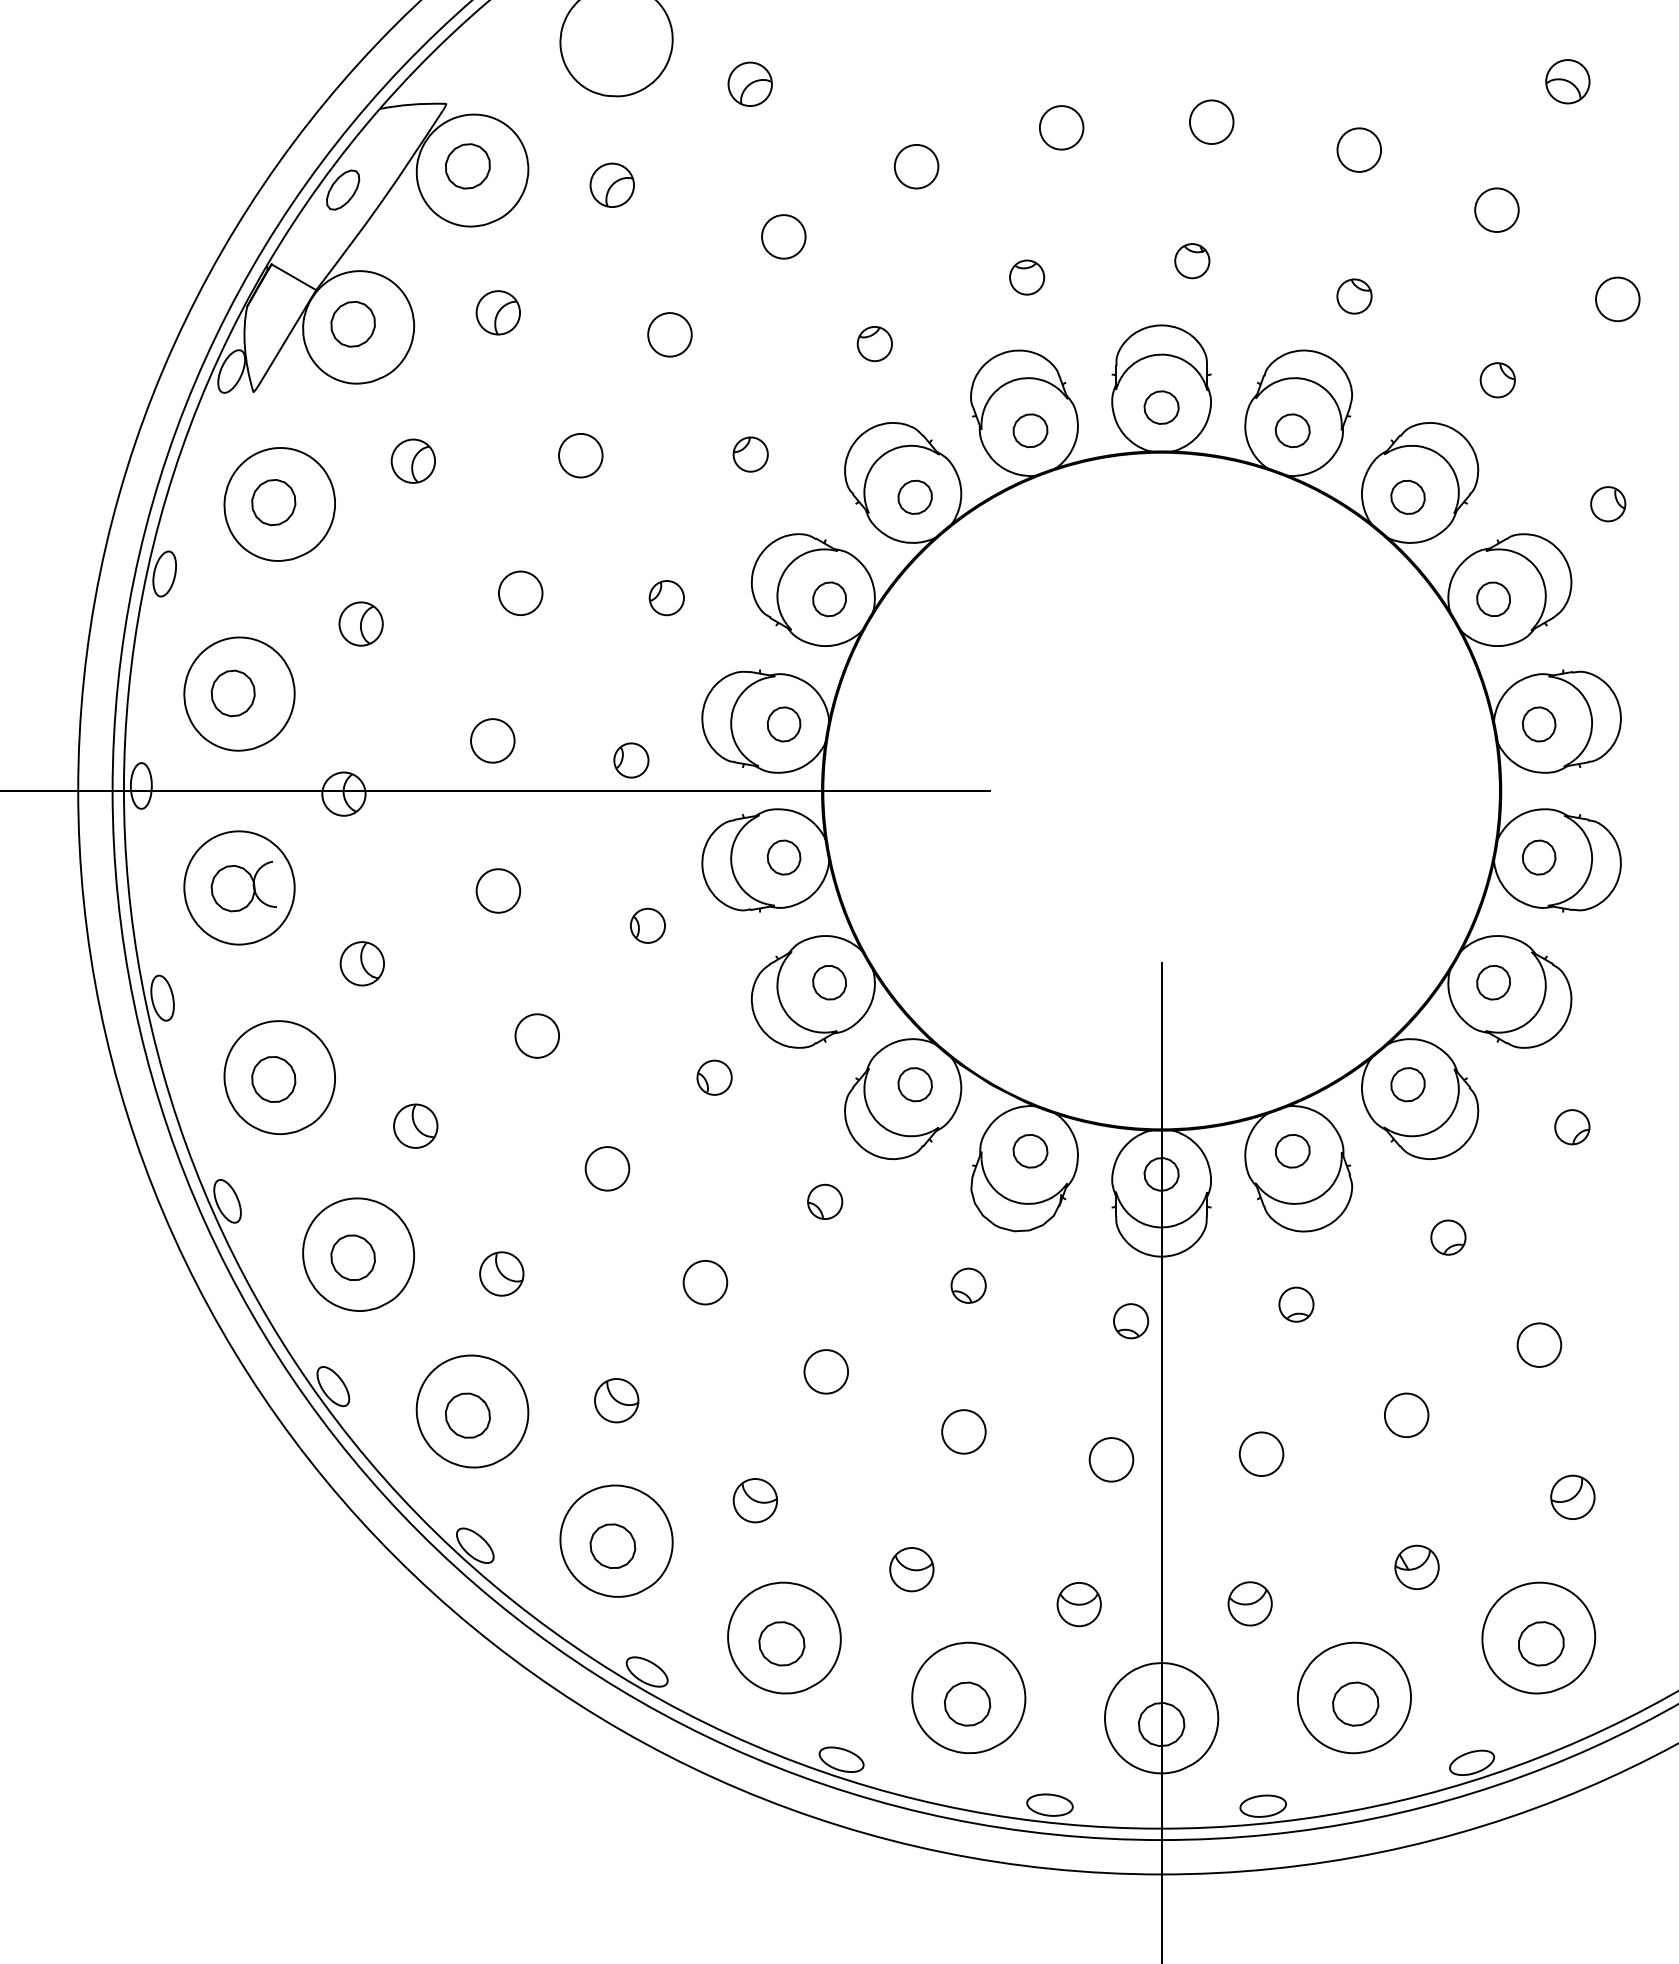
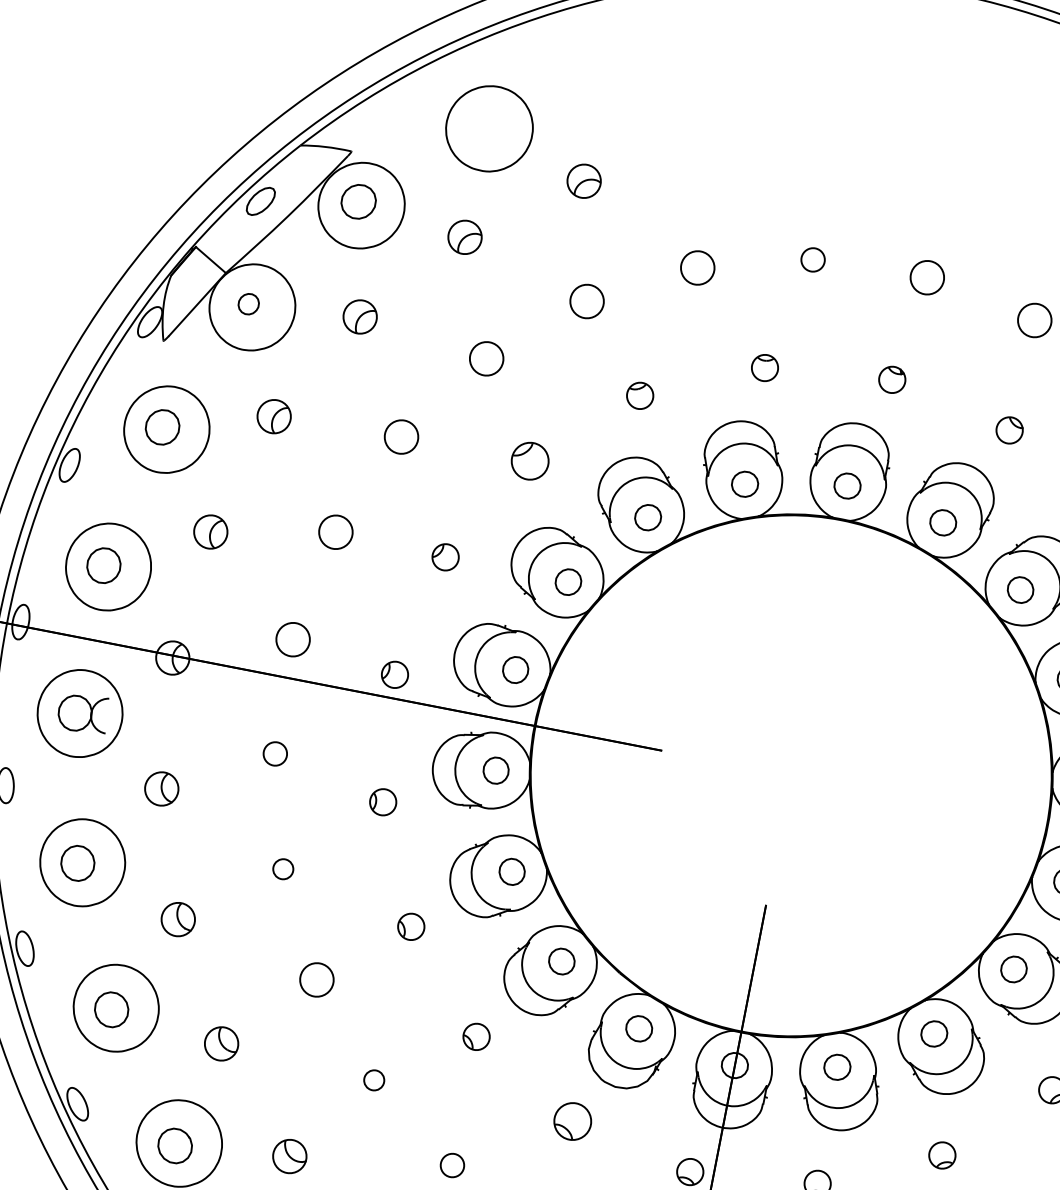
circle: (1061, 127) -> (813, 259), size x0.7
part: (352, 323) -> (248, 303), size x0.6
part: (750, 454) -> (529, 461), size x1.4
circle: (498, 890) -> (275, 753), size x0.7
circle: (536, 1035) -> (282, 868), size x0.6
circle: (705, 1282) -> (374, 1080), size x0.6
part: (968, 1285) -> (572, 1121), size x1.4
circle: (826, 1371) -> (452, 1165), size x0.7

